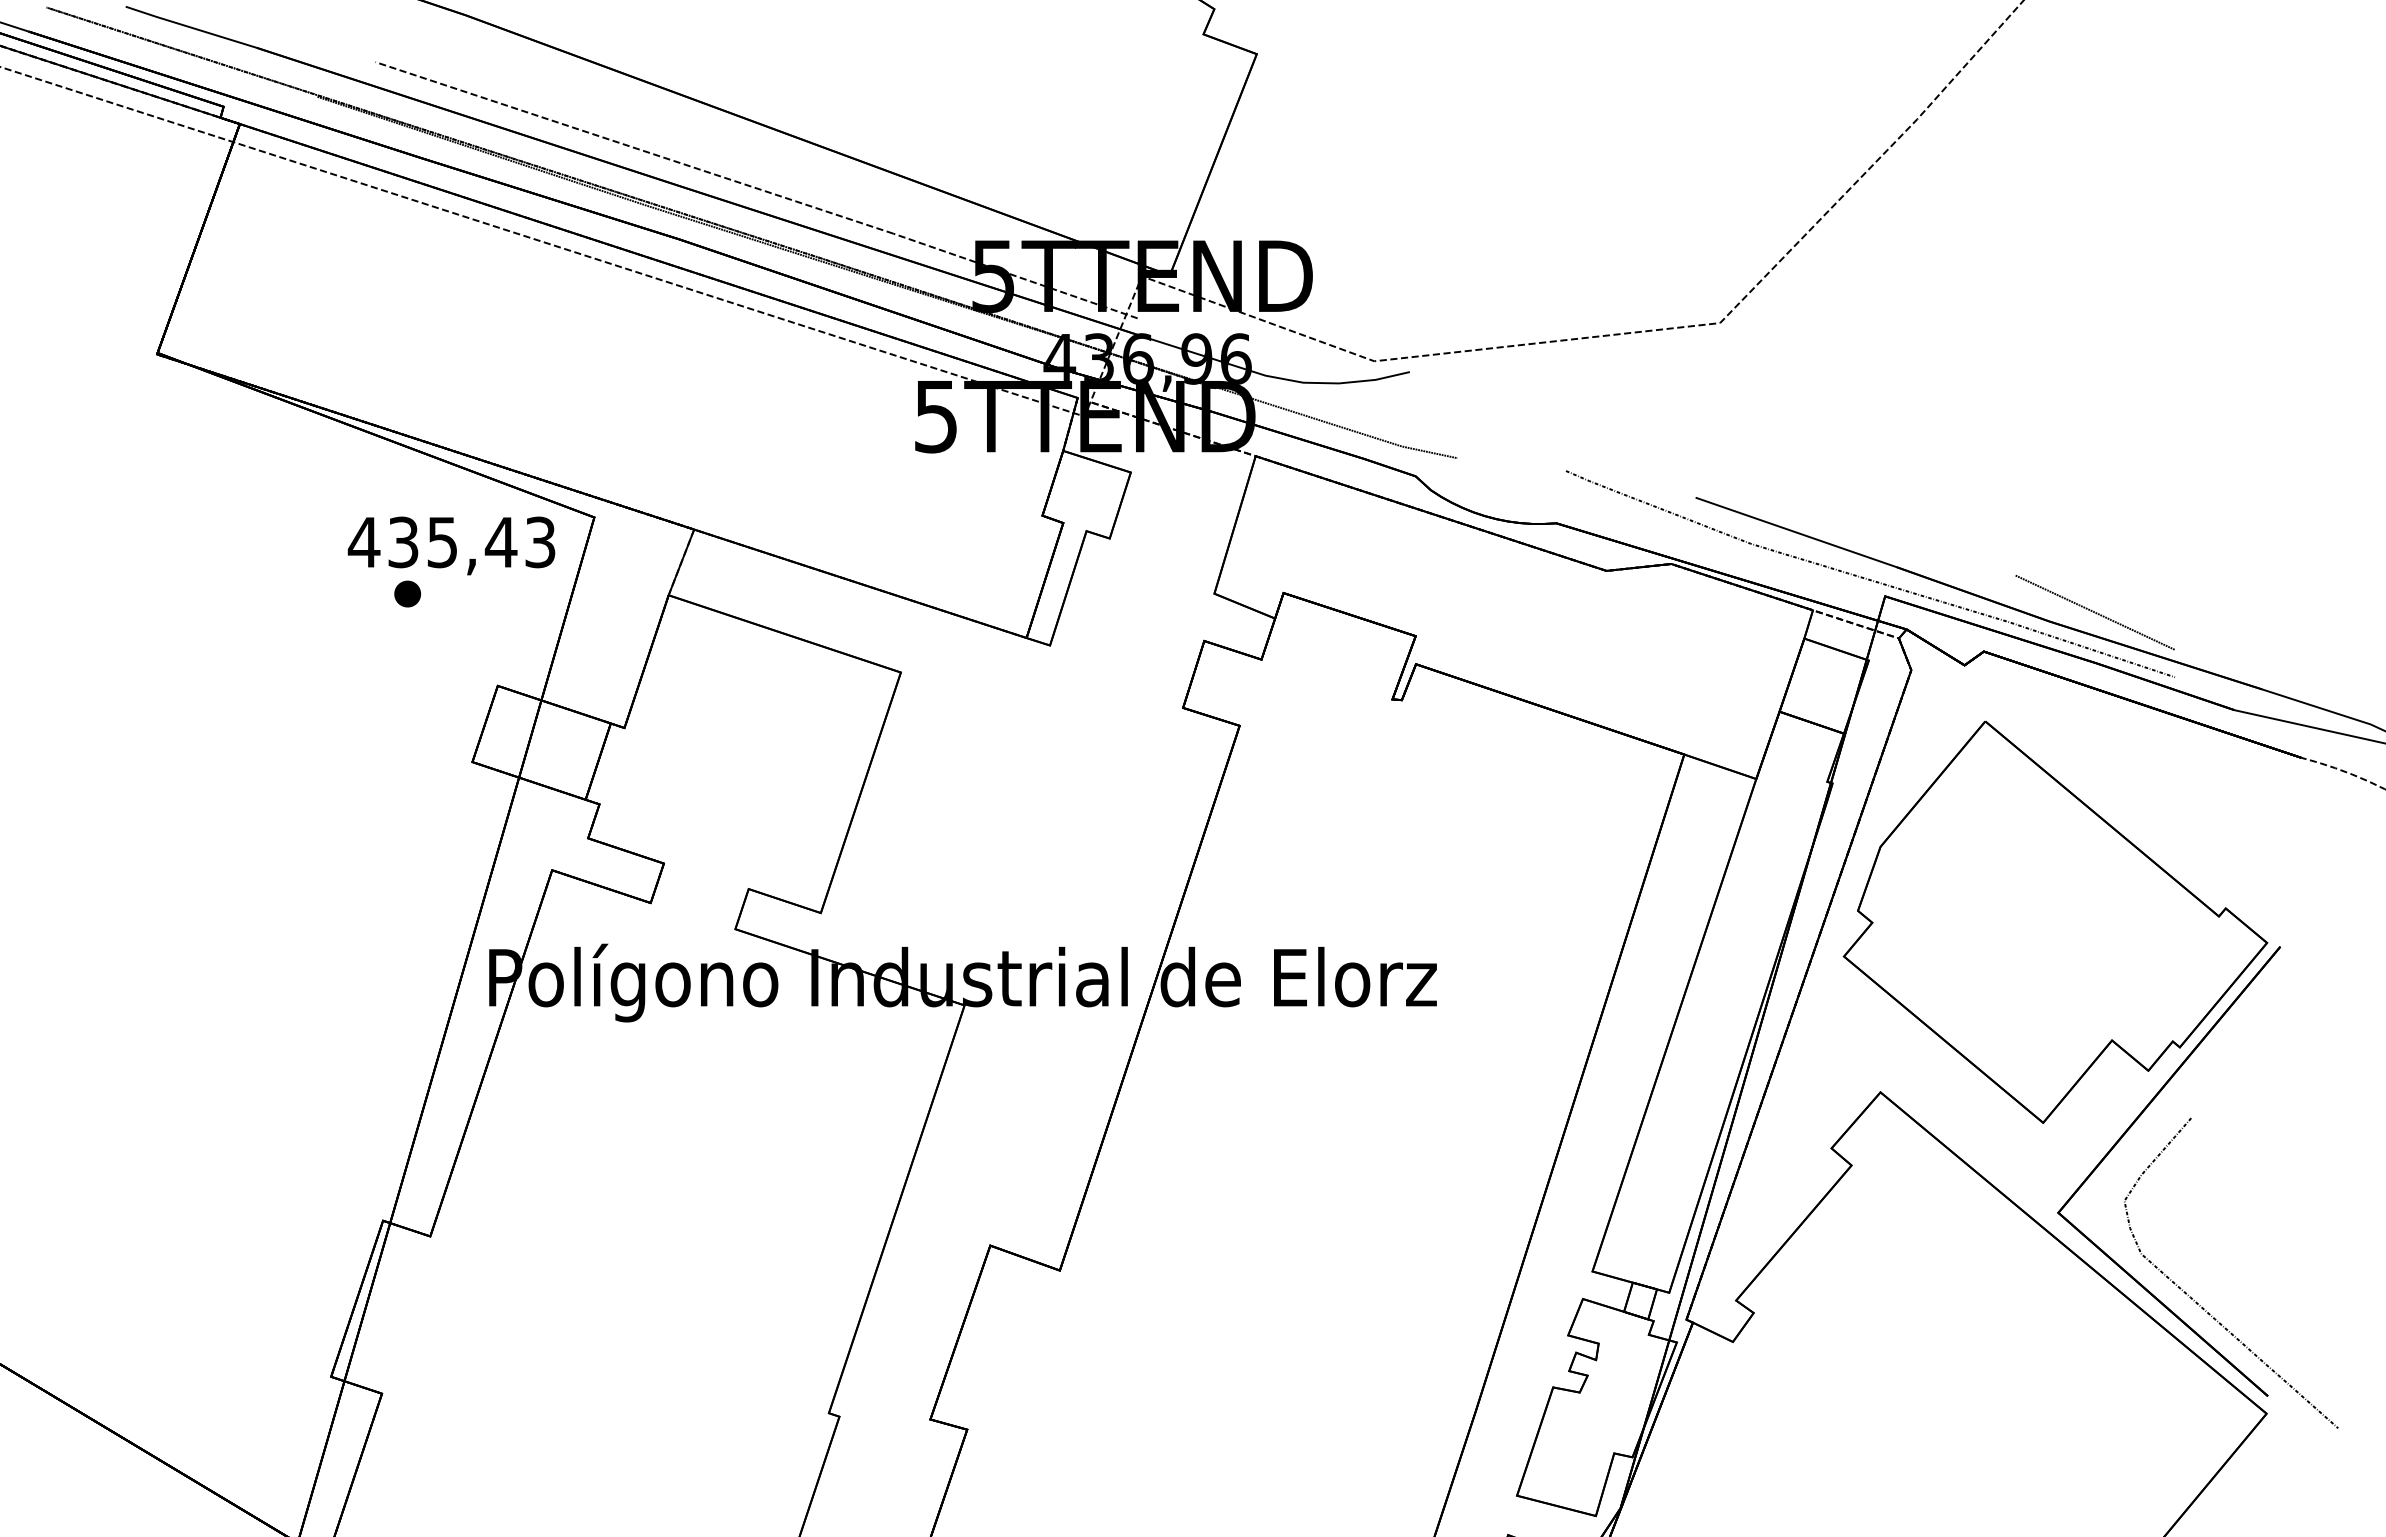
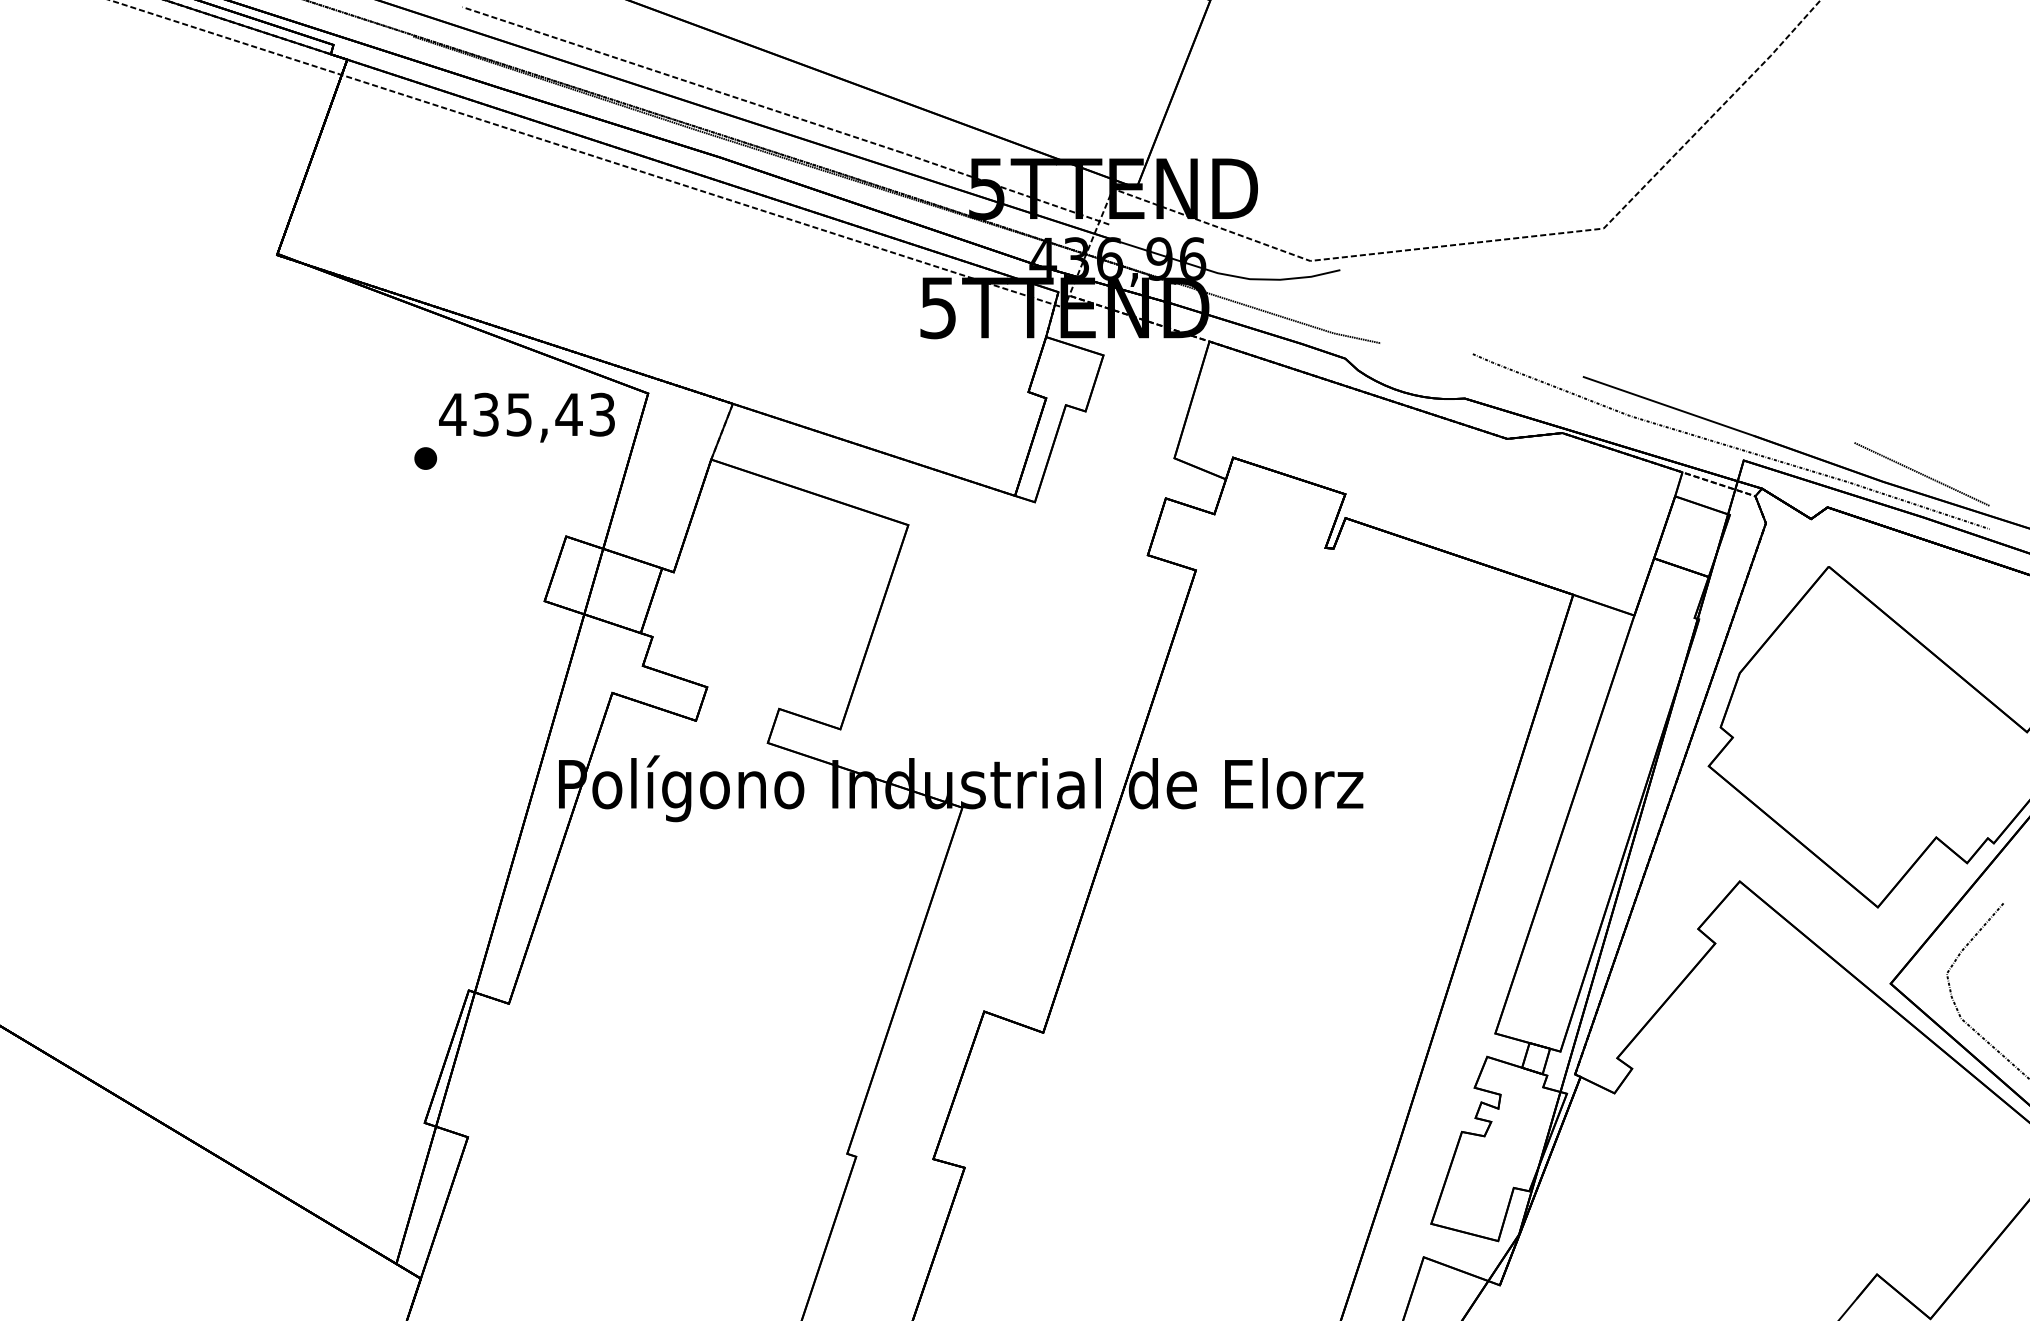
part: (407, 593) -> (425, 458), moved

